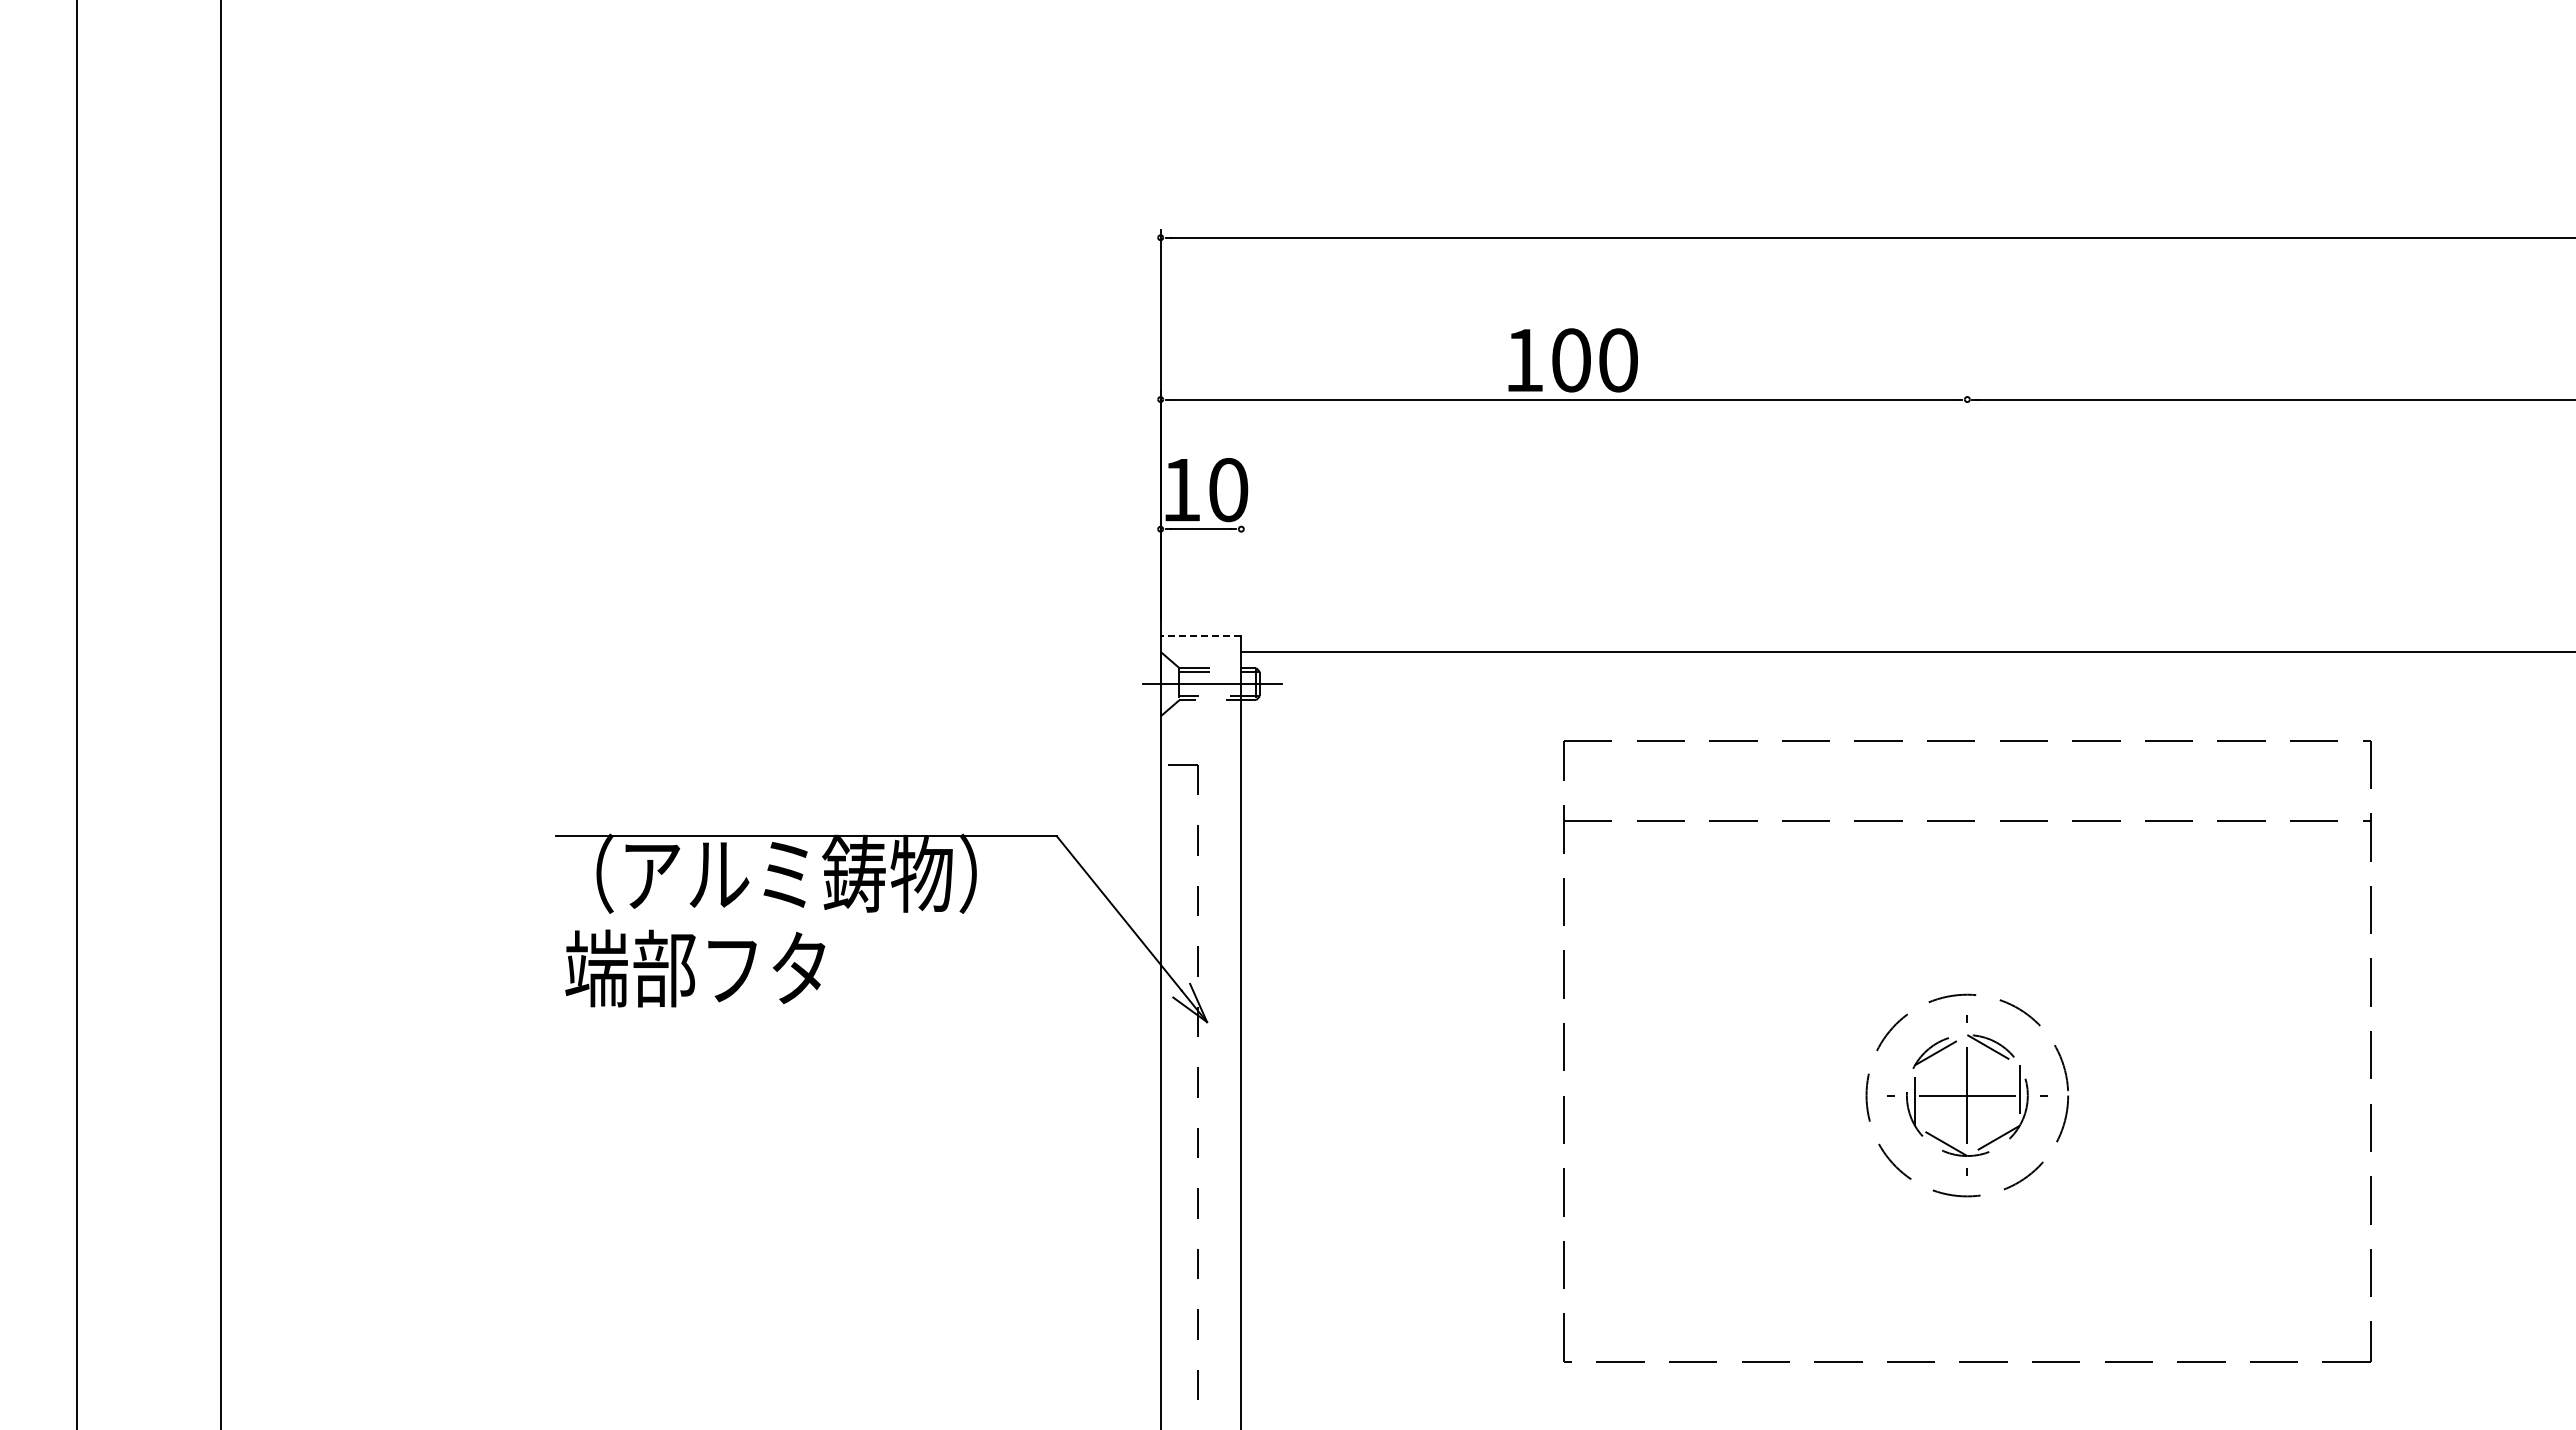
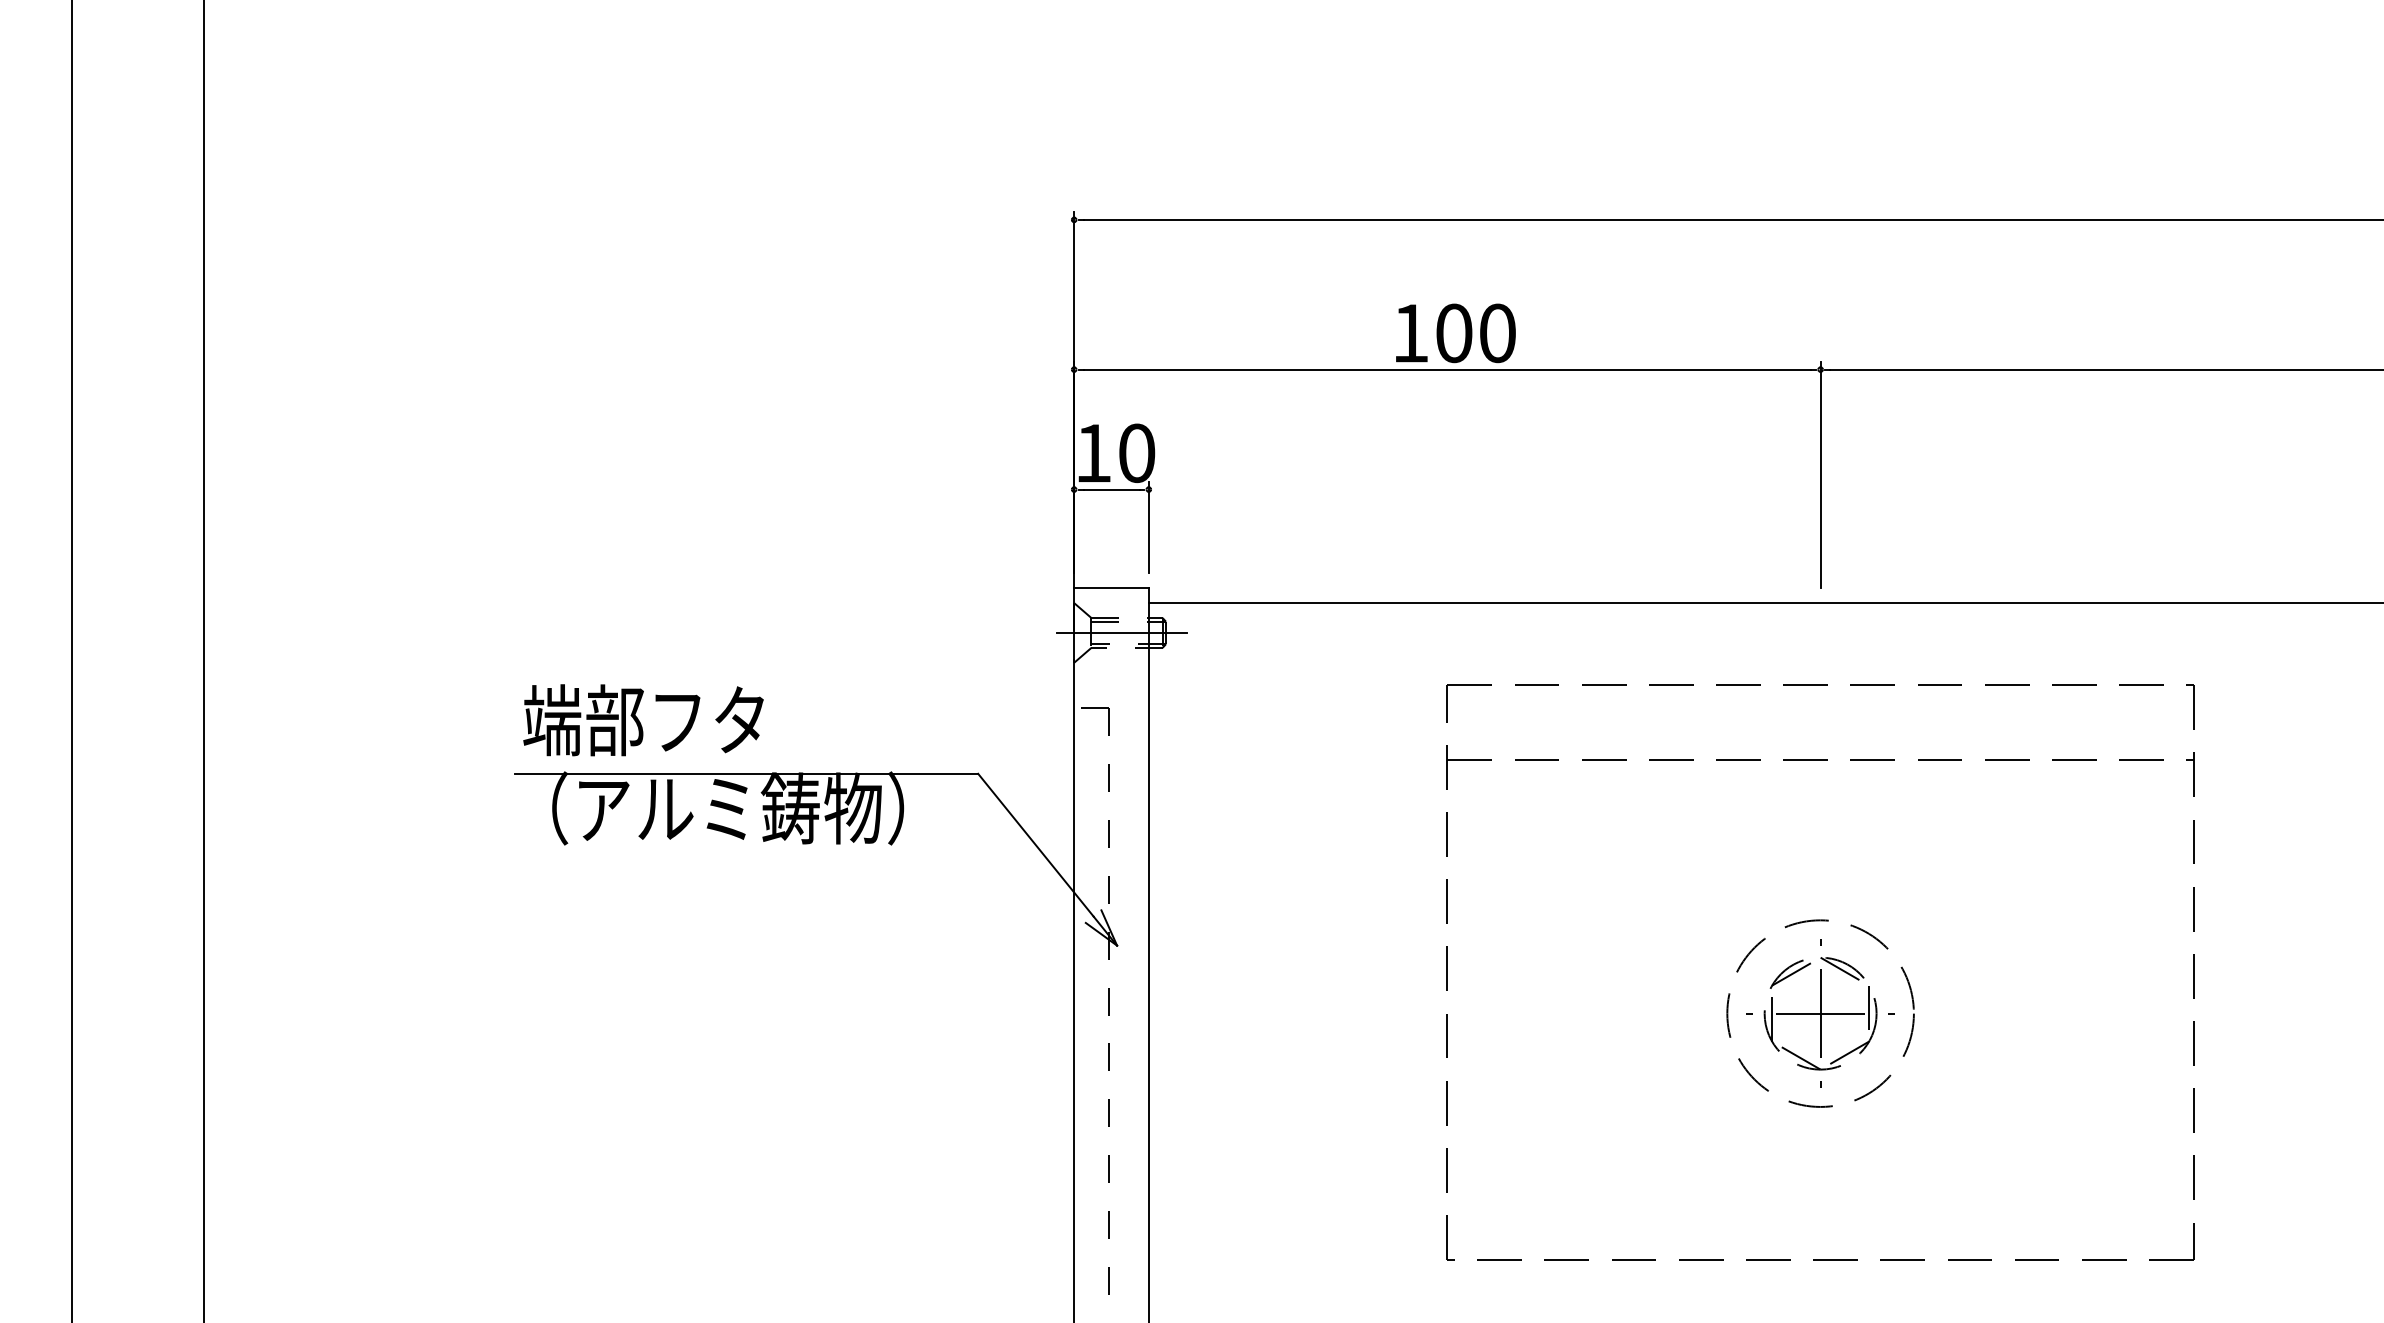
line: (1967, 513) -> (1820, 475), added
line: (1241, 570) -> (1148, 527), added
line: (1200, 635) -> (1111, 587), dashed -> solid
text: (695, 968) -> (643, 720), moved

